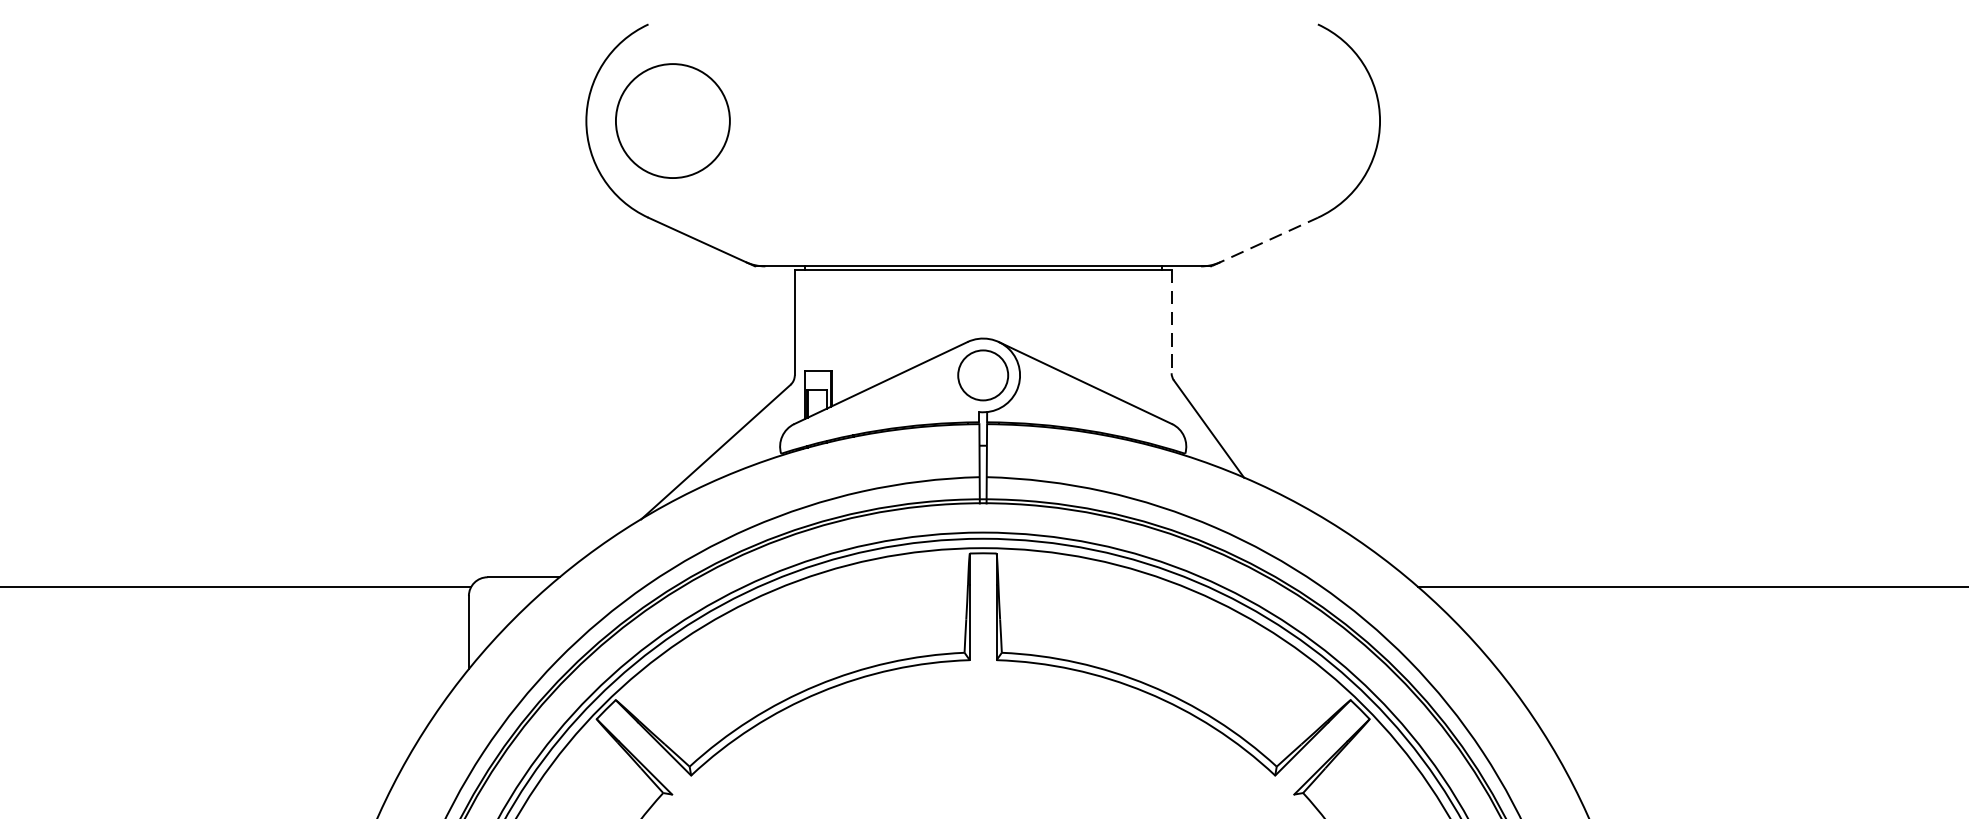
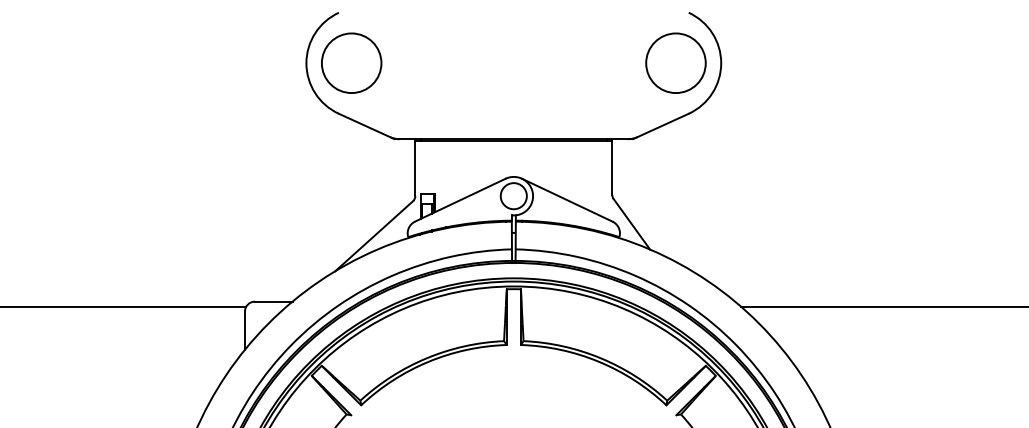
circle: (1292, 119) -> (675, 62), added
line: (1265, 242) -> (661, 126), dashed -> solid
line: (1172, 322) -> (612, 168), dashed -> solid

